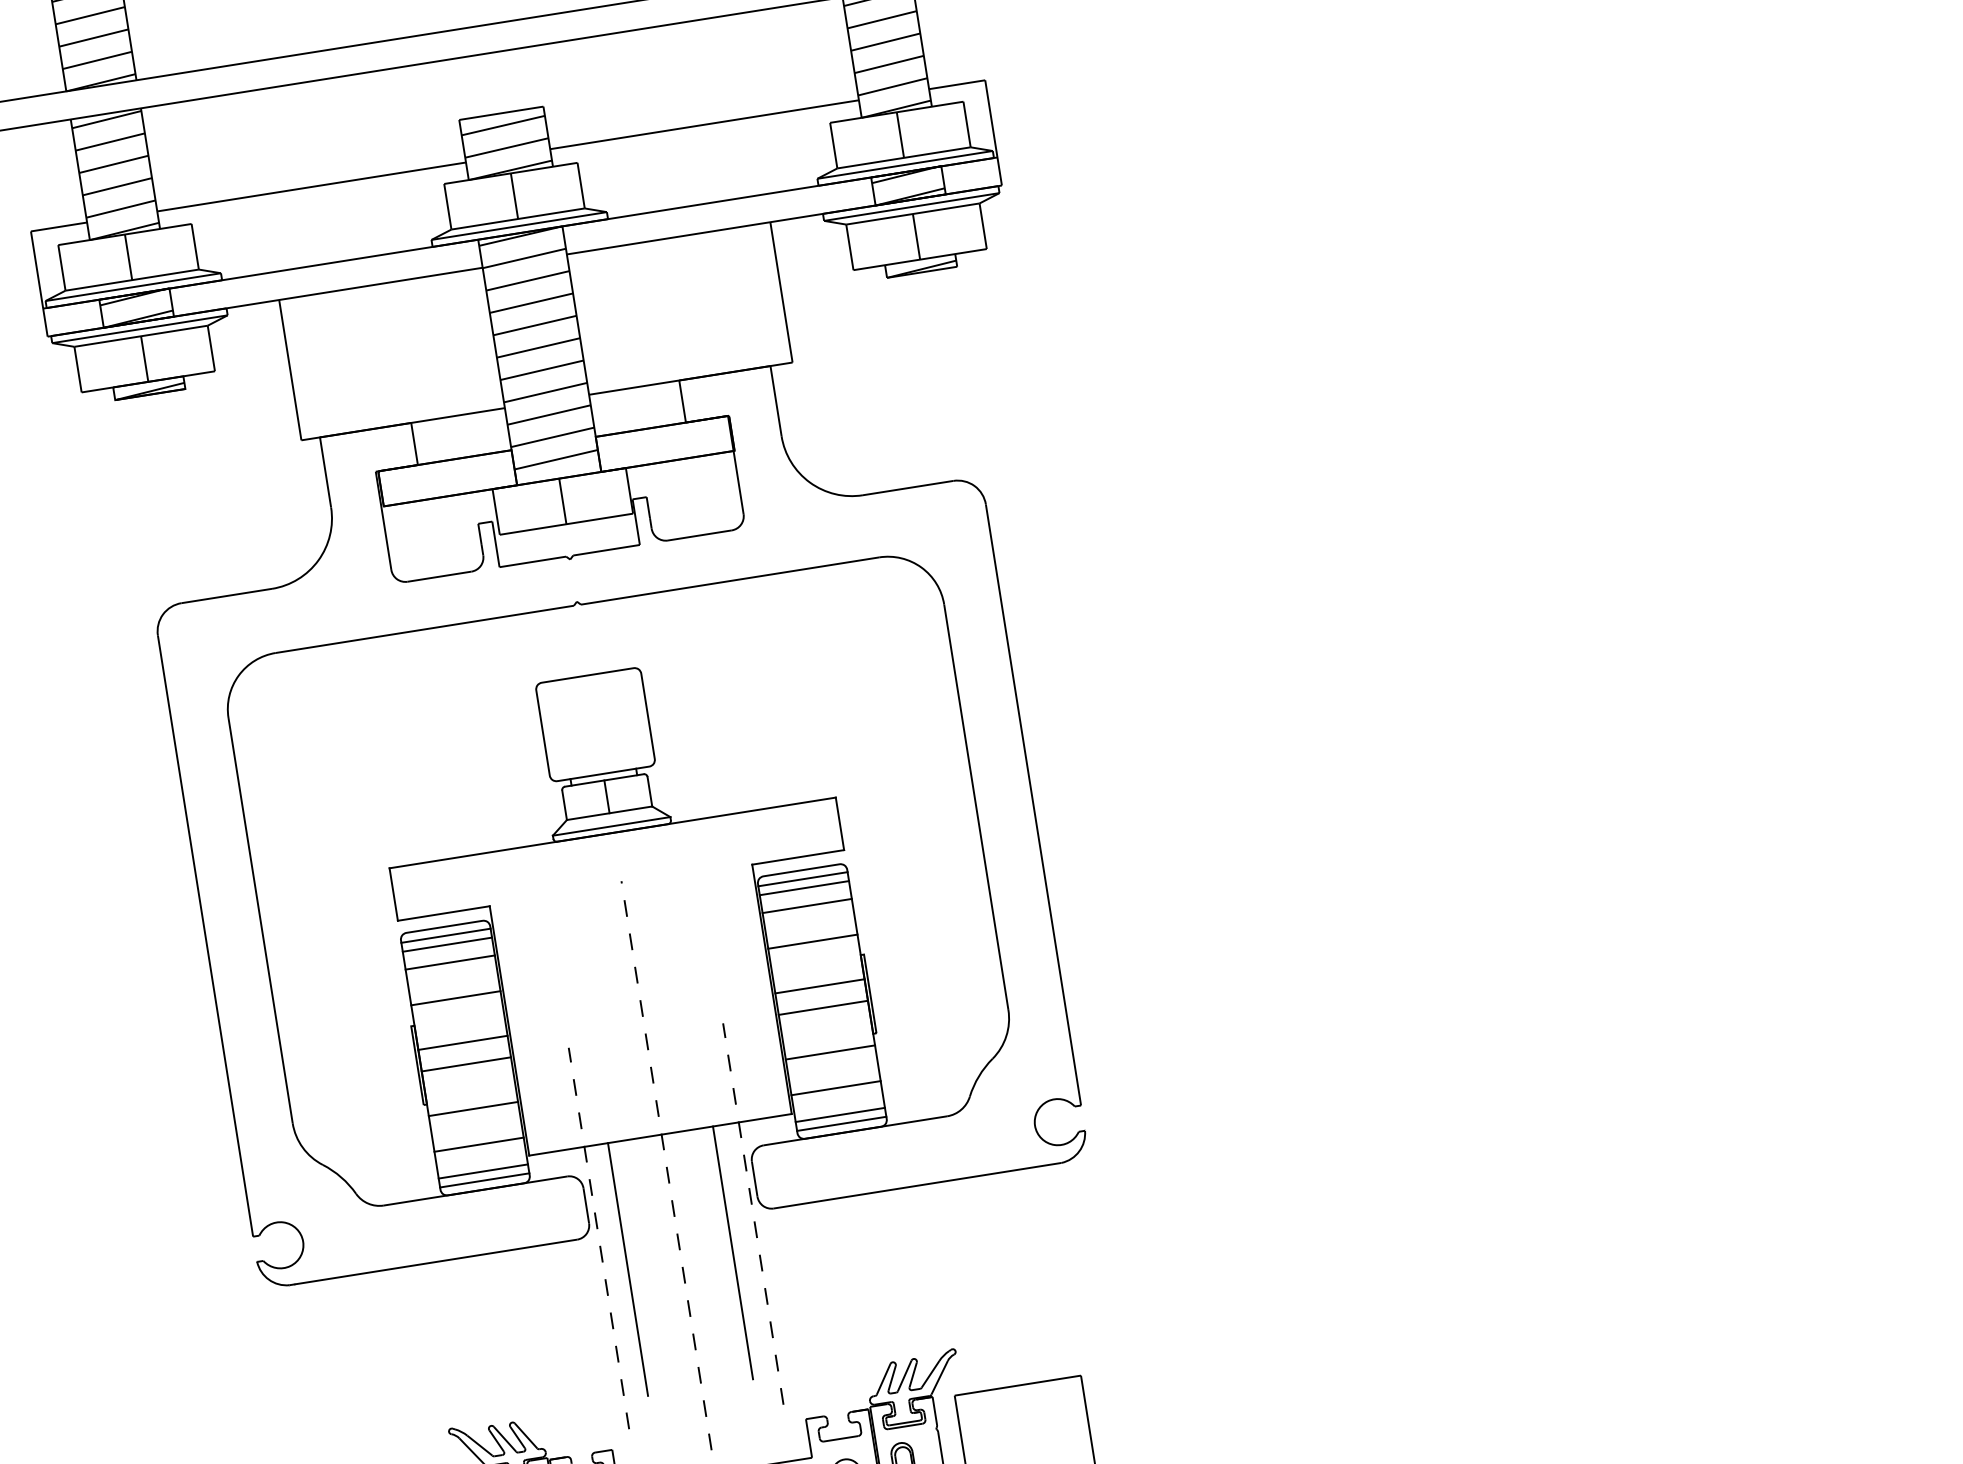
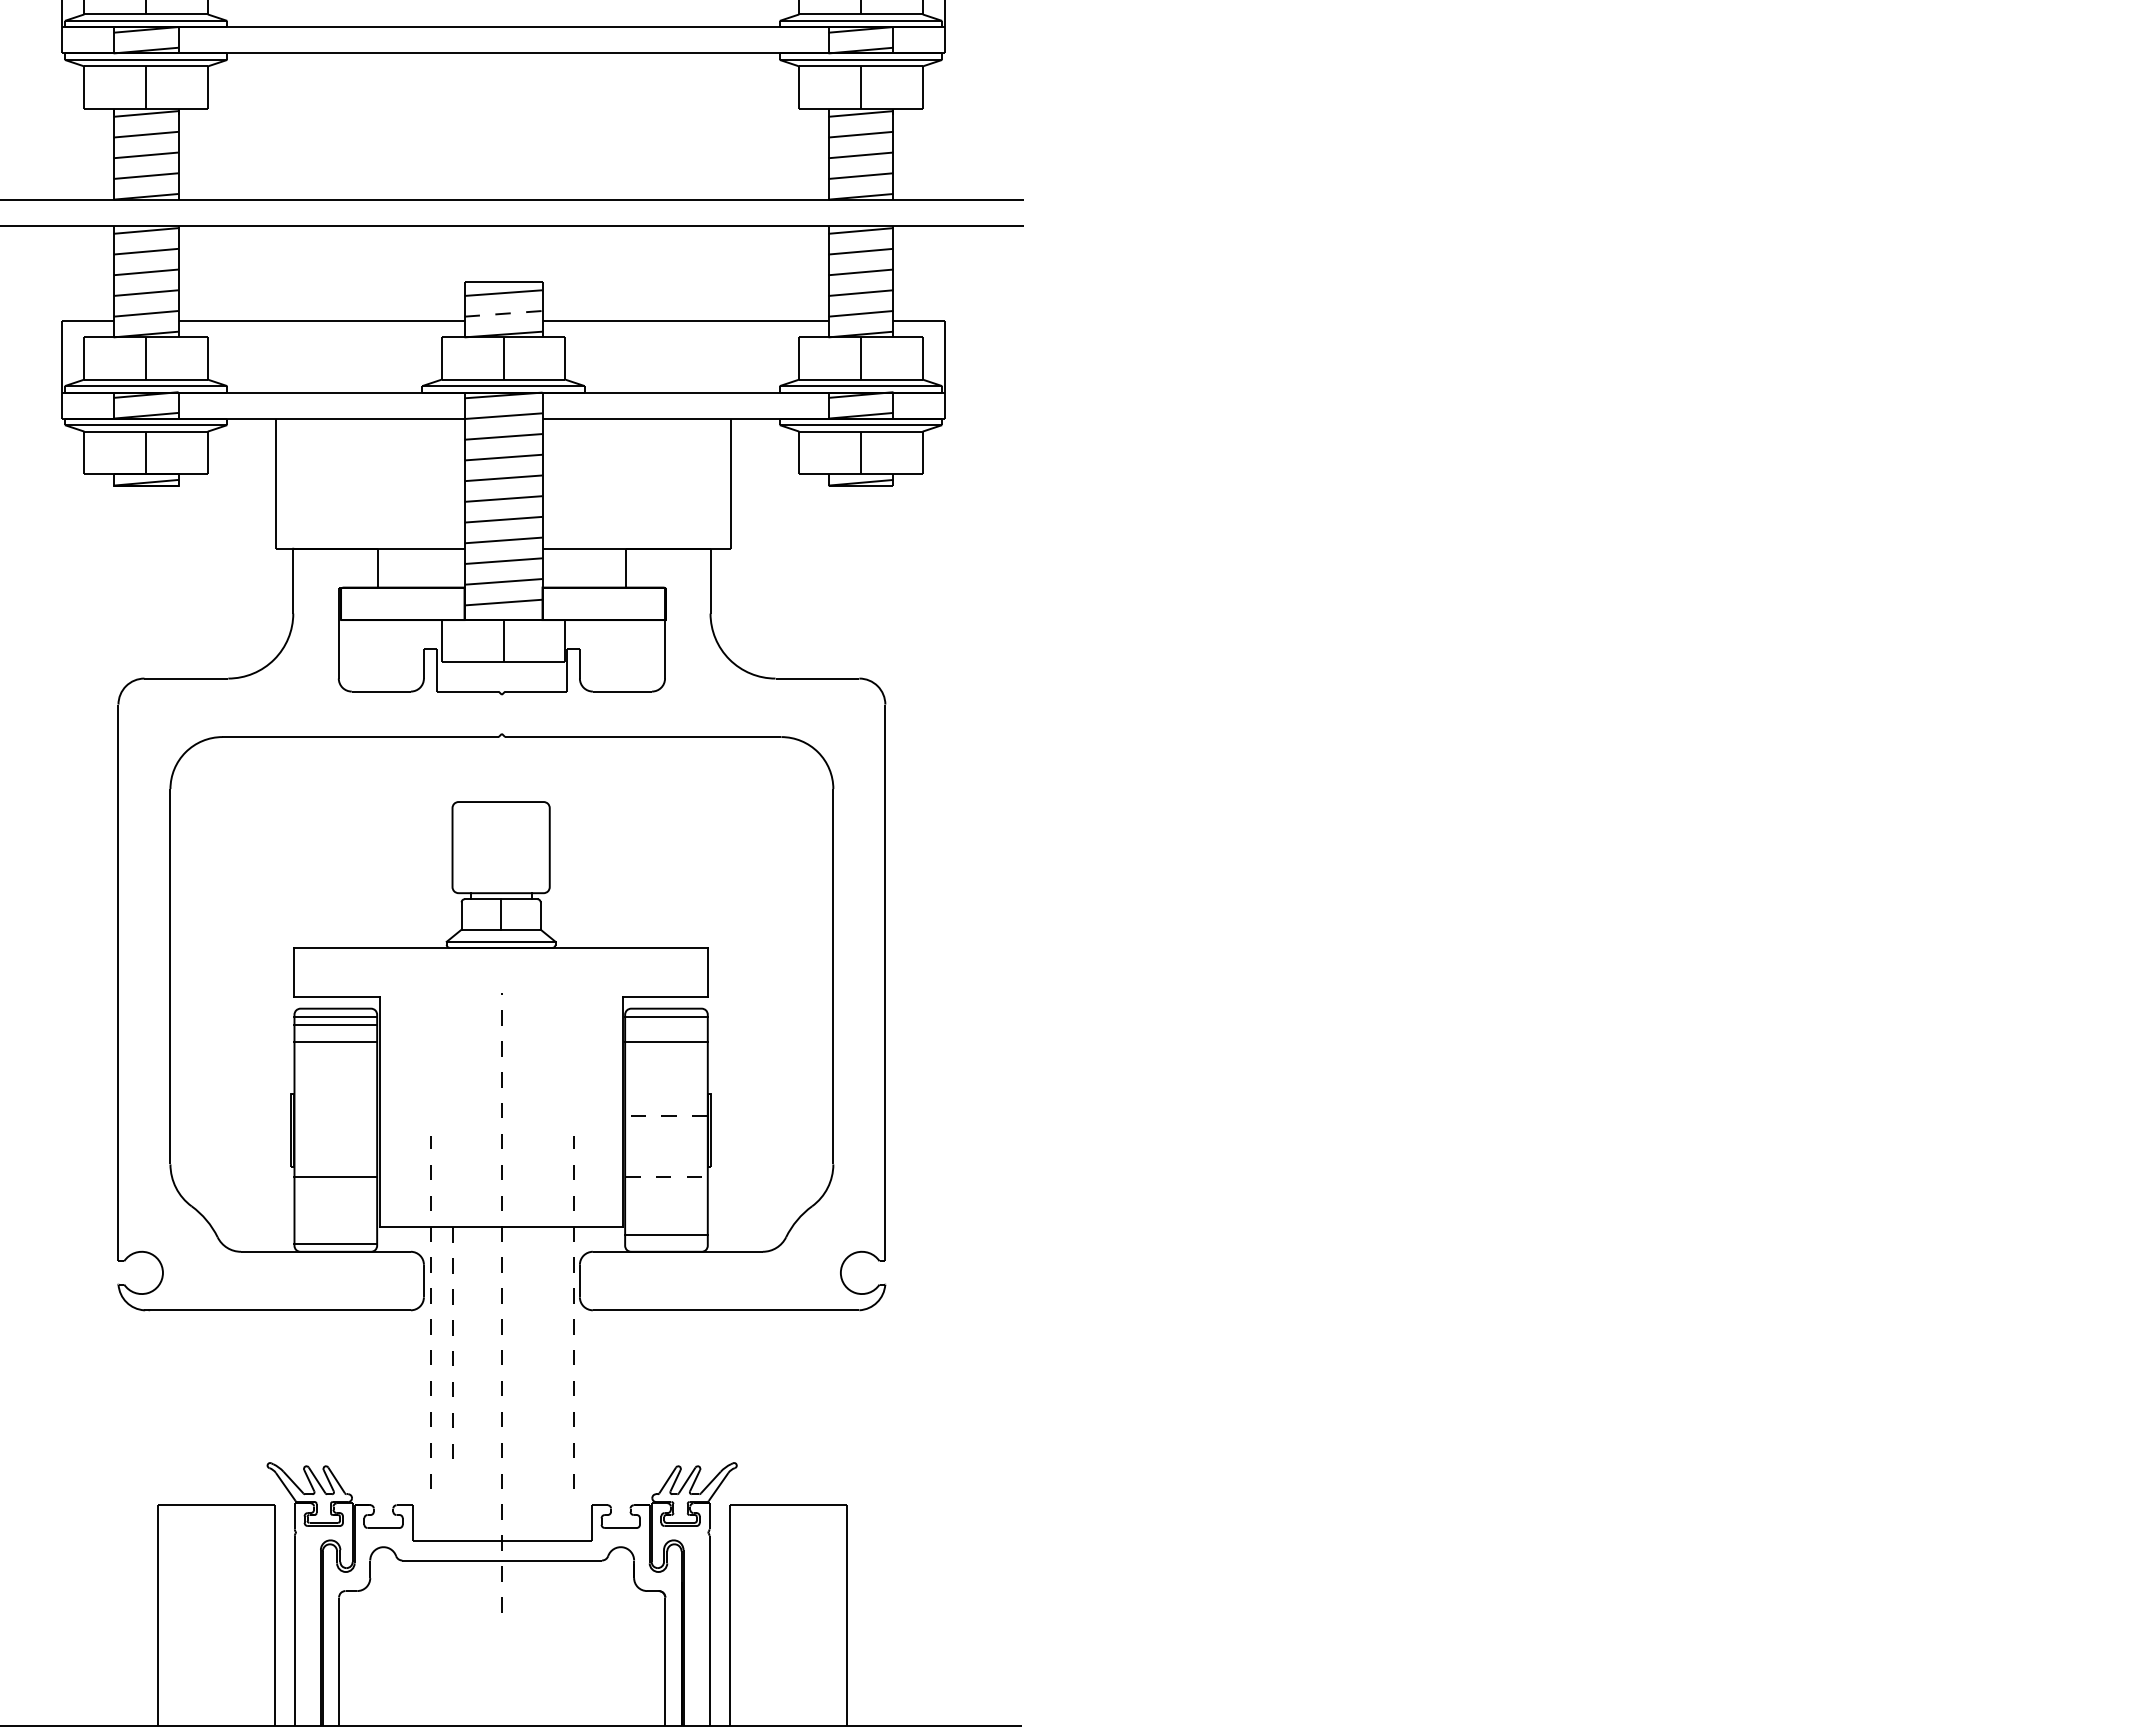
line: (507, 147) -> (504, 313), solid -> dashed
line: (804, 888) -> (666, 1025), removed
line: (812, 941) -> (666, 1074), removed
line: (818, 986) -> (665, 1116), solid -> dashed
line: (455, 997) -> (335, 1074), removed
line: (823, 1008) -> (666, 1136), removed
line: (462, 1043) -> (335, 1116), removed
line: (830, 1052) -> (666, 1177), solid -> dashed
line: (466, 1064) -> (335, 1136), removed
line: (836, 1088) -> (666, 1210), removed
line: (841, 1123) -> (666, 1243), removed
line: (478, 1144) -> (335, 1210), removed
line: (483, 1171) -> (335, 1235), removed
line: (732, 1252) -> (549, 1344), removed
line: (628, 1270) -> (452, 1345), solid -> dashed

